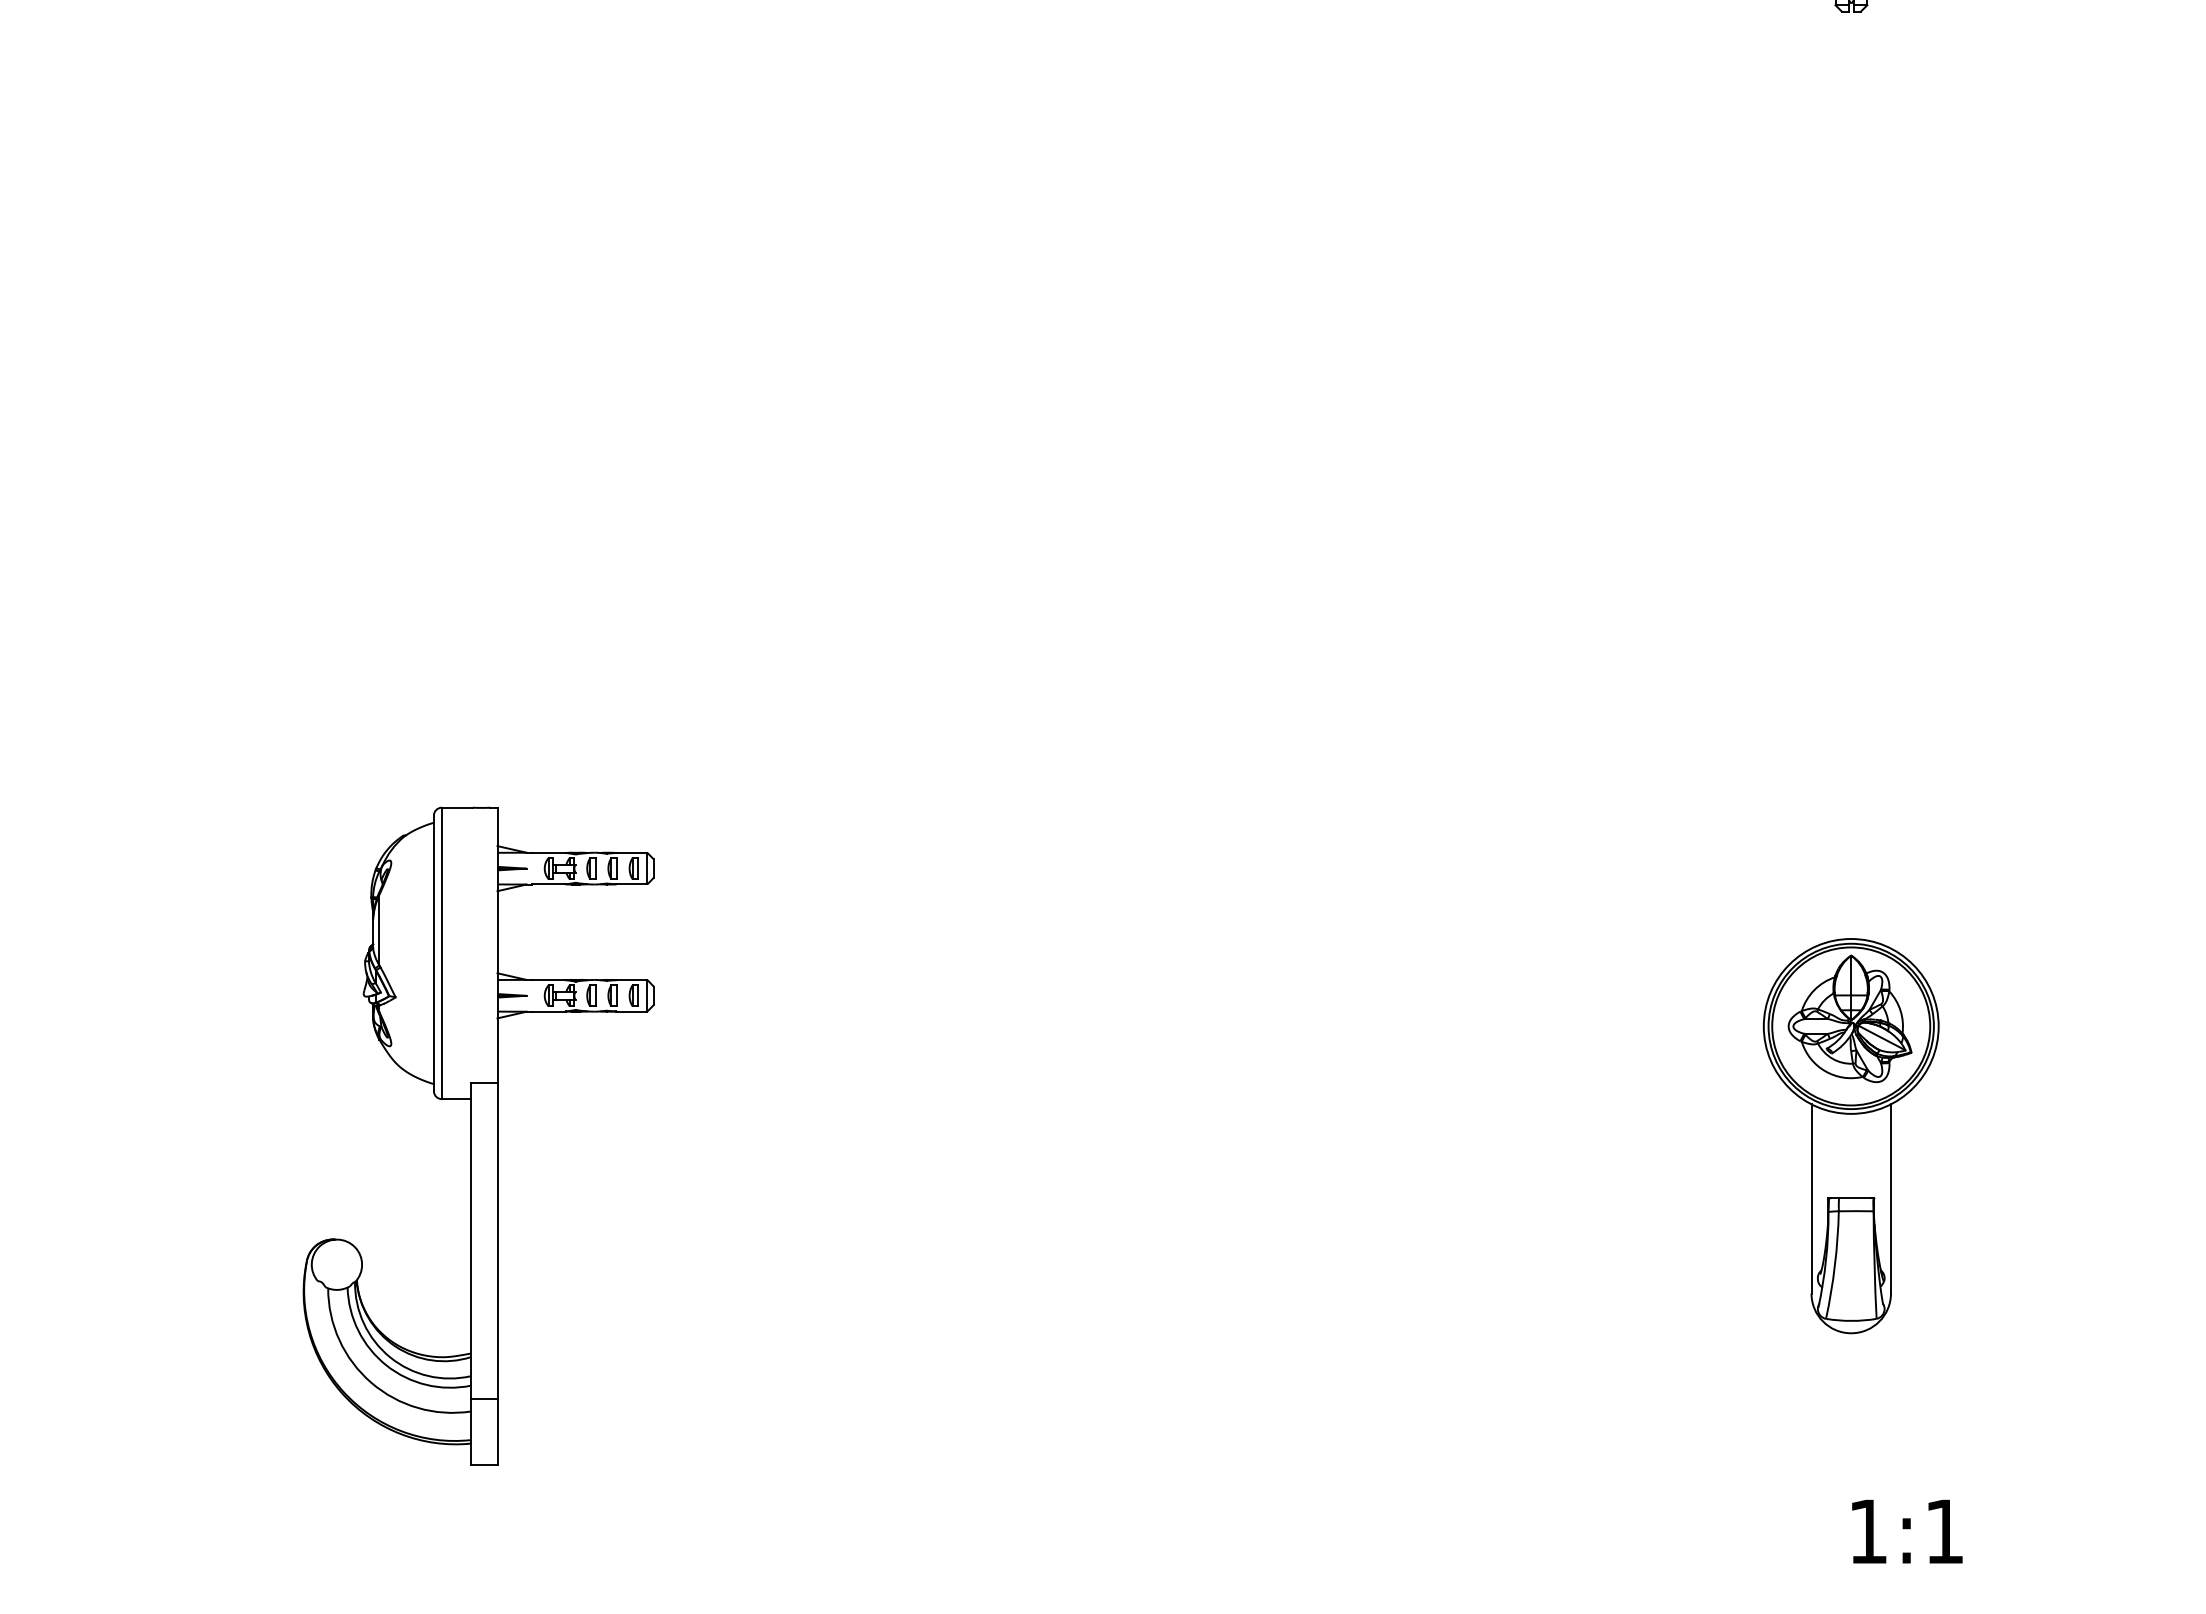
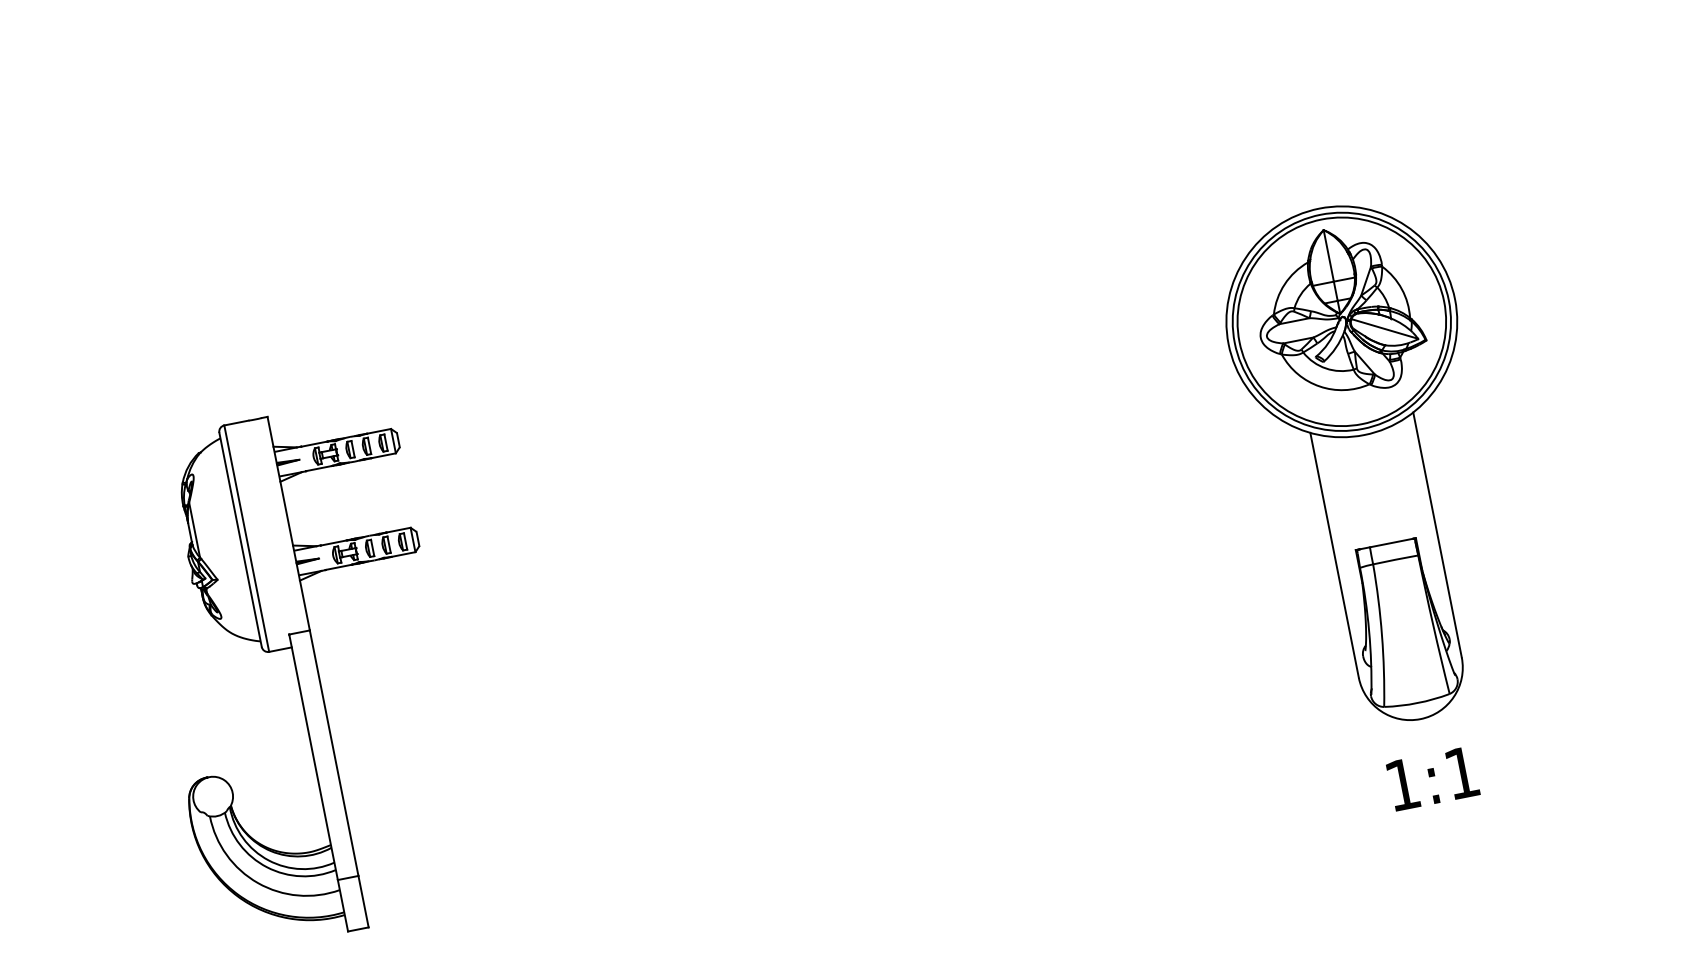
part: (1850, 1135) -> (1369, 463), size x1.67
text: (1907, 1531) -> (1433, 778), moved

